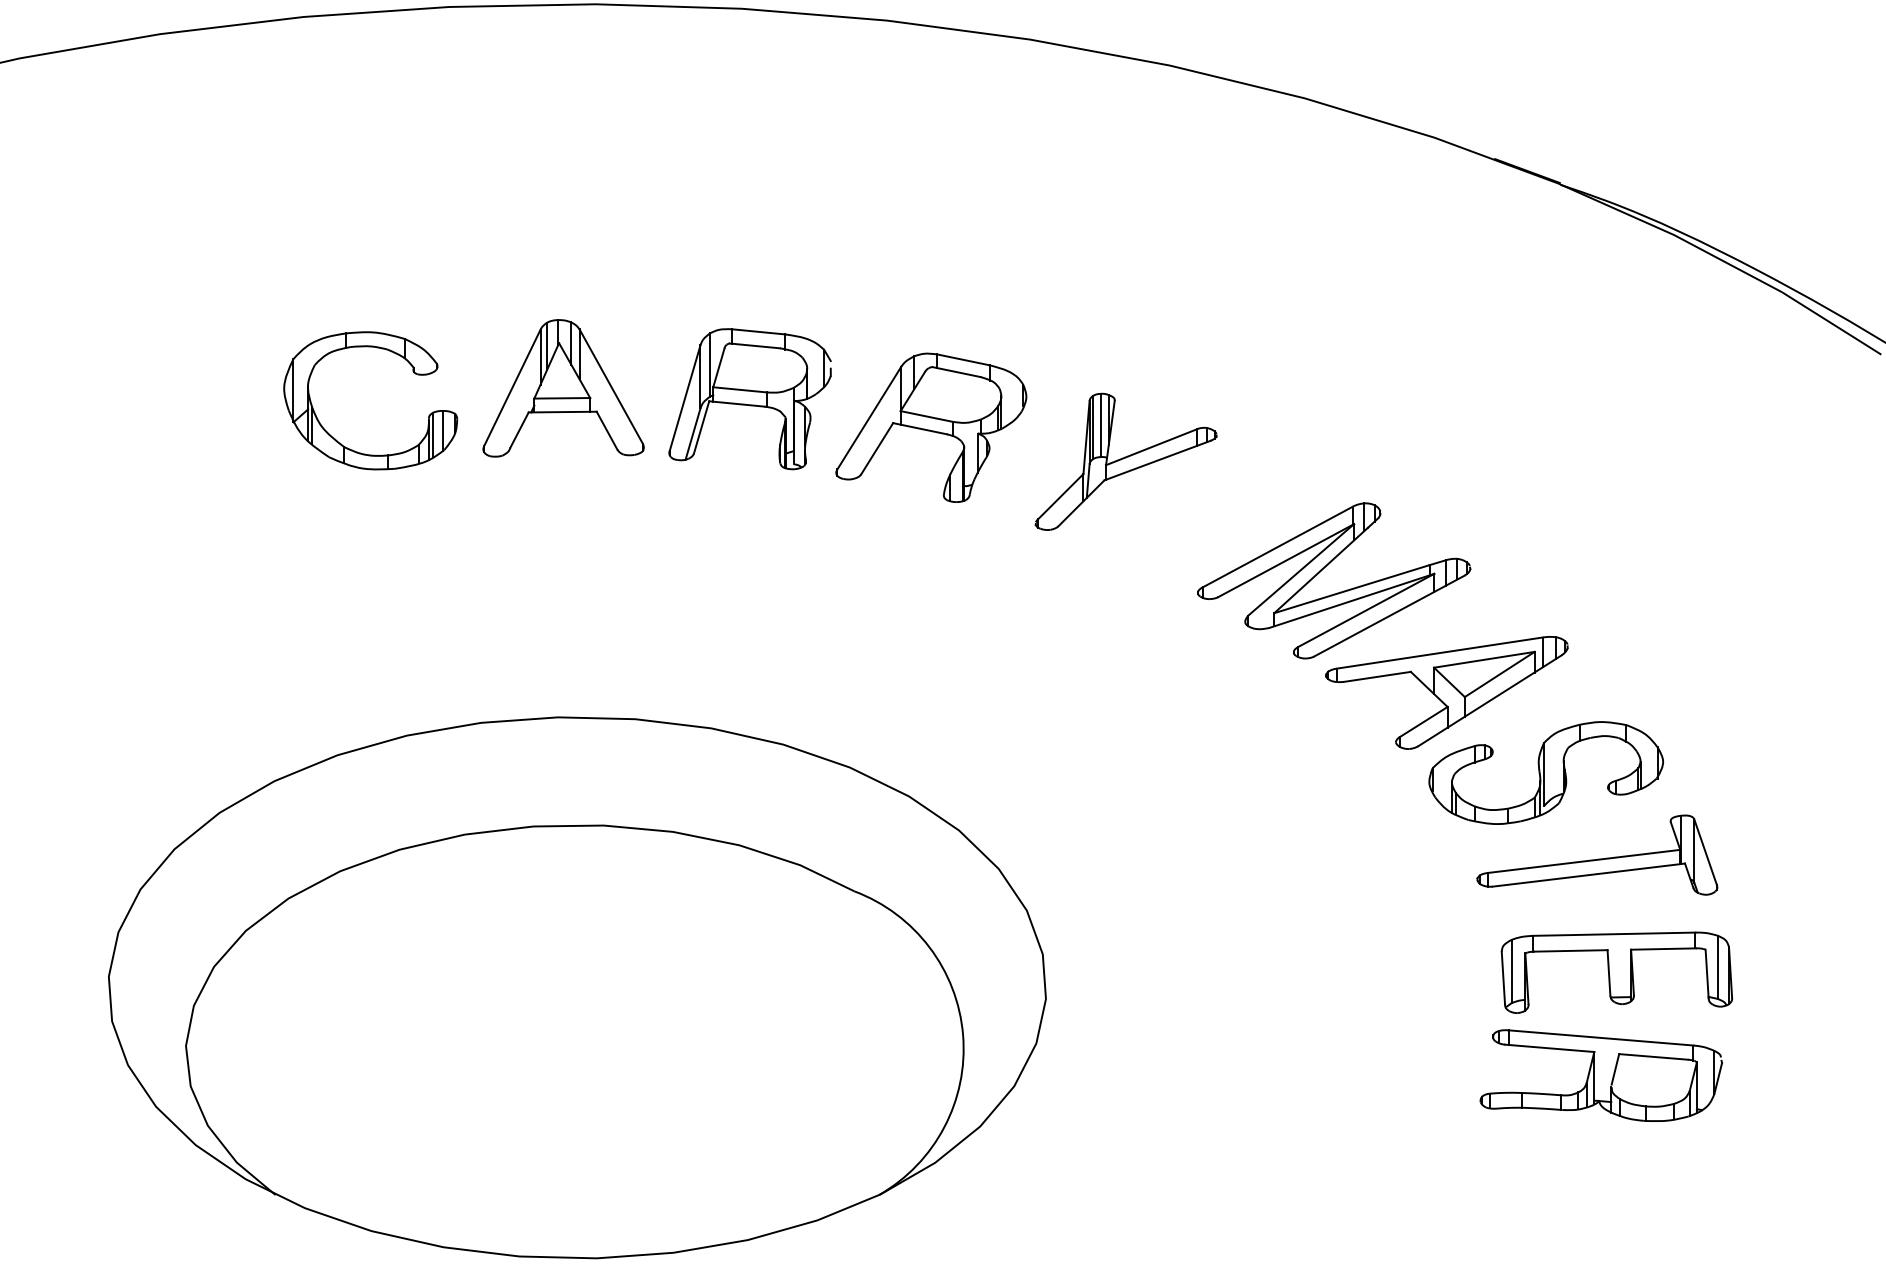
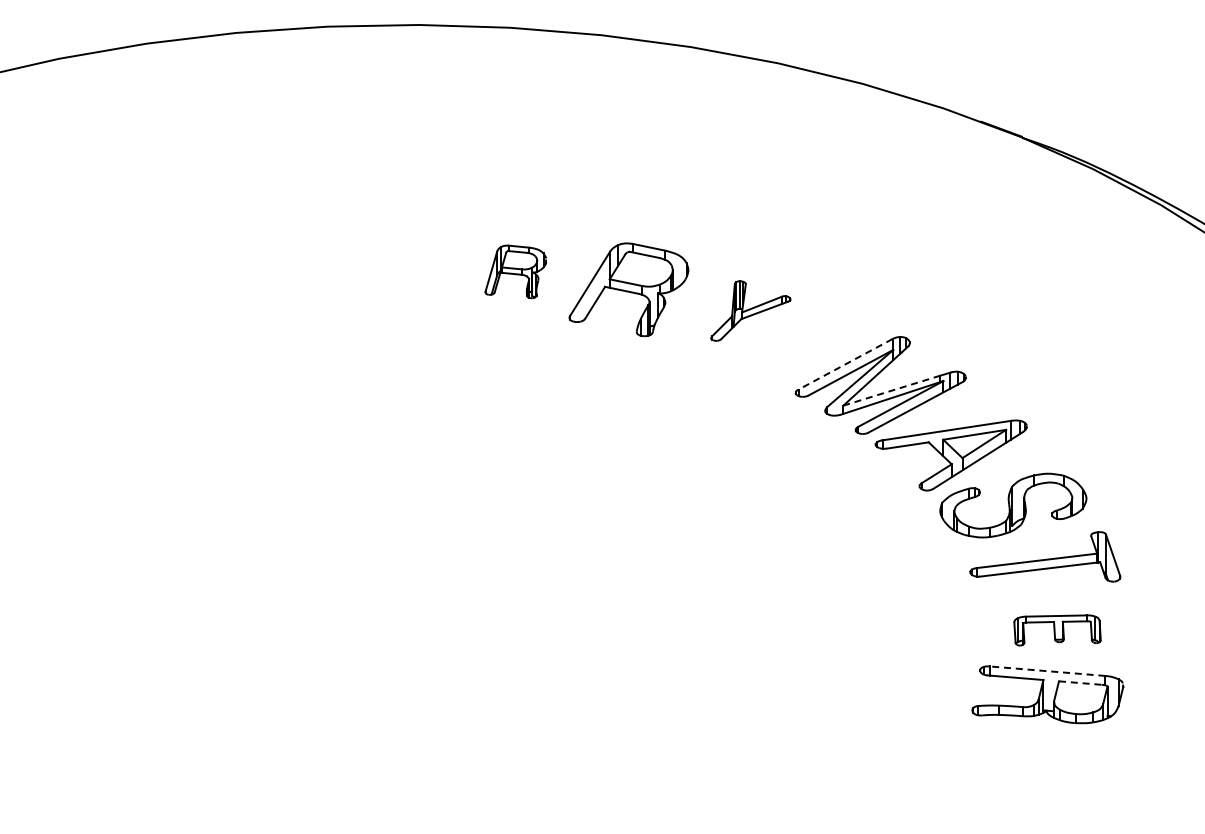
part: (412, 372) -> (304, 255), removed
part: (564, 387) -> (399, 264), removed
part: (749, 398) -> (515, 271), size x0.6
part: (1125, 460) -> (750, 310), size x0.7
line: (1277, 547) -> (845, 364), solid -> dashed
line: (1351, 588) -> (891, 390), solid -> dashed
part: (1616, 972) -> (1057, 630), size x0.6
part: (577, 987) -> (407, 639), removed
line: (1600, 1038) -> (1047, 671), solid -> dashed
line: (1653, 1057) -> (1080, 683), solid -> dashed

